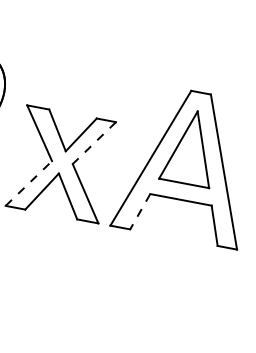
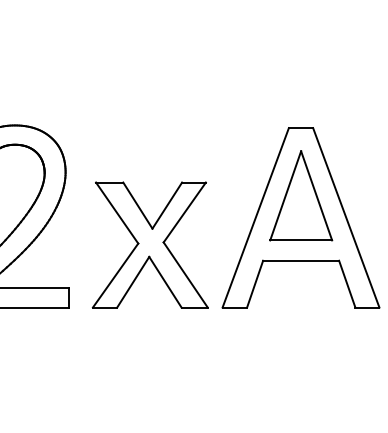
line: (94, 143) -> (184, 212), dashed -> solid
line: (28, 183) -> (115, 275), dashed -> solid
line: (140, 212) -> (255, 284), dashed -> solid

